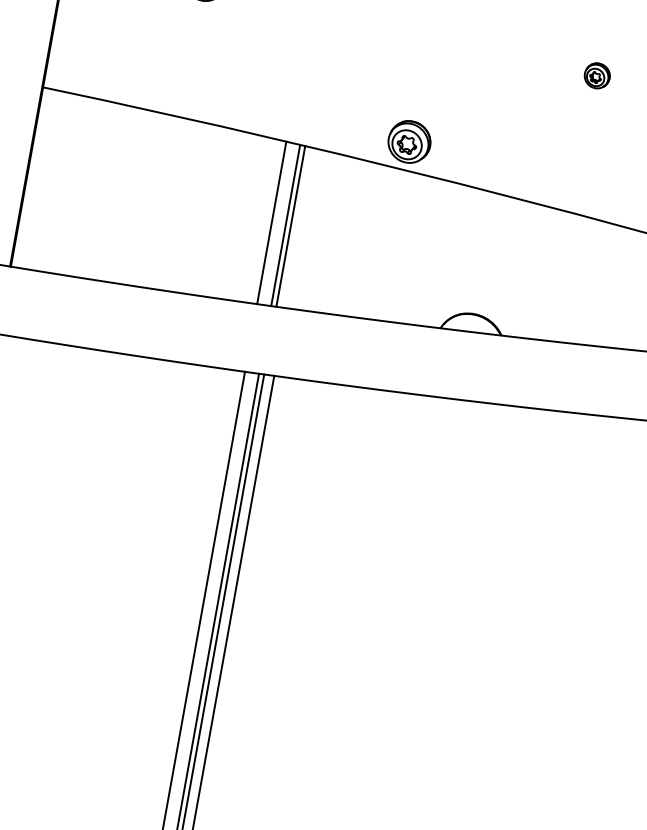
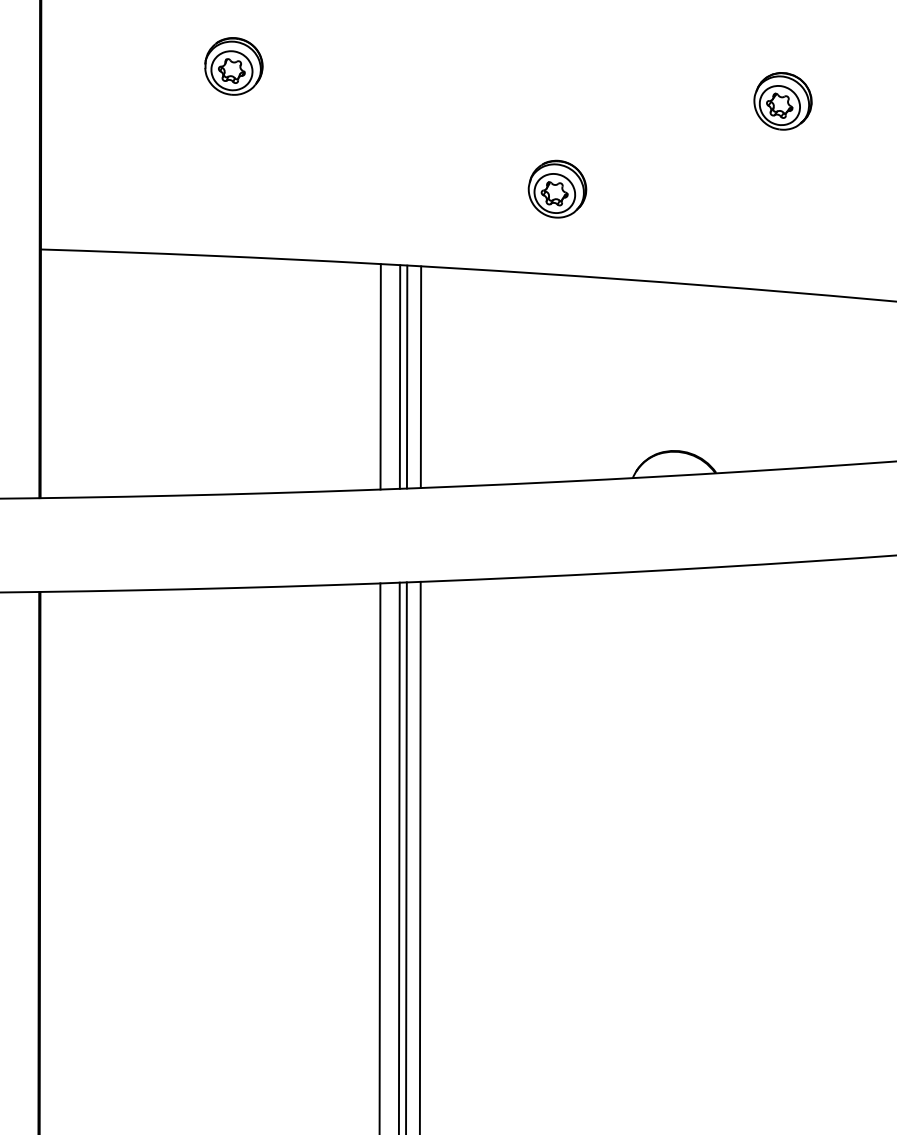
part: (596, 75) -> (782, 101), size x1.67
part: (409, 141) -> (557, 188), moved
line: (300, 227) -> (420, 376), added

